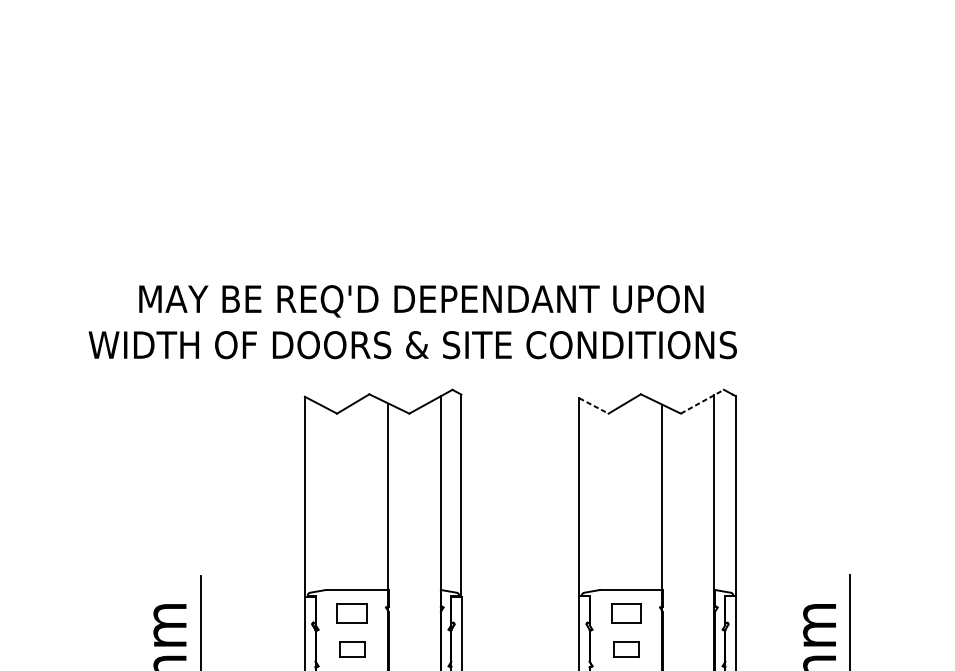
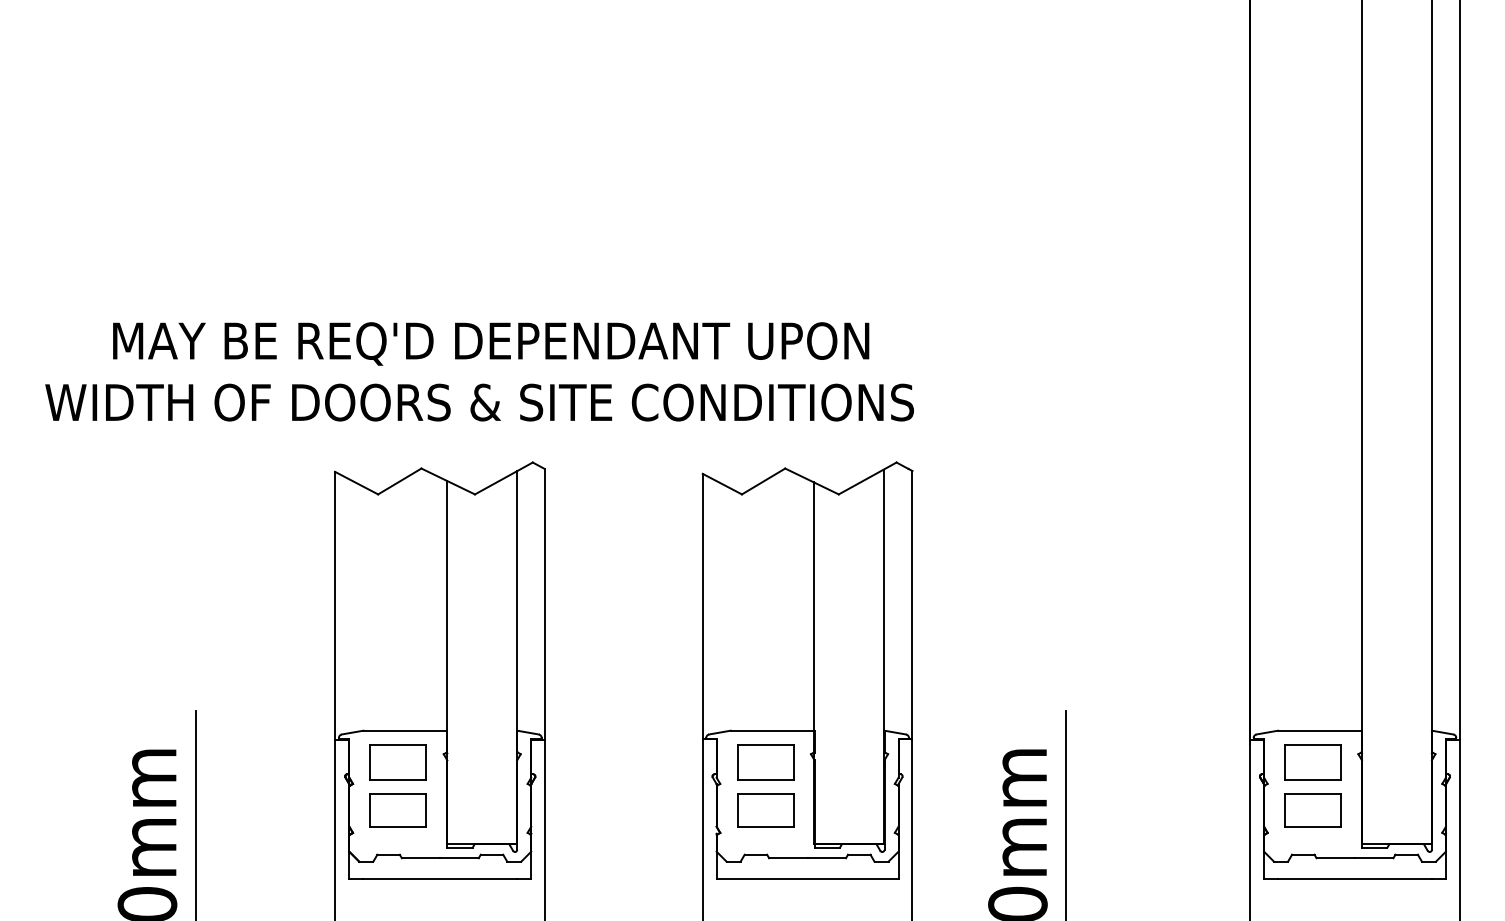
line: (702, 401) -> (867, 478), dashed -> solid
line: (594, 406) -> (722, 484), dashed -> solid
part: (351, 613) -> (397, 762), size x1.43
part: (626, 613) -> (765, 762), size x1.43
part: (351, 649) -> (397, 810), size x1.67
part: (626, 649) -> (765, 810), size x1.67

